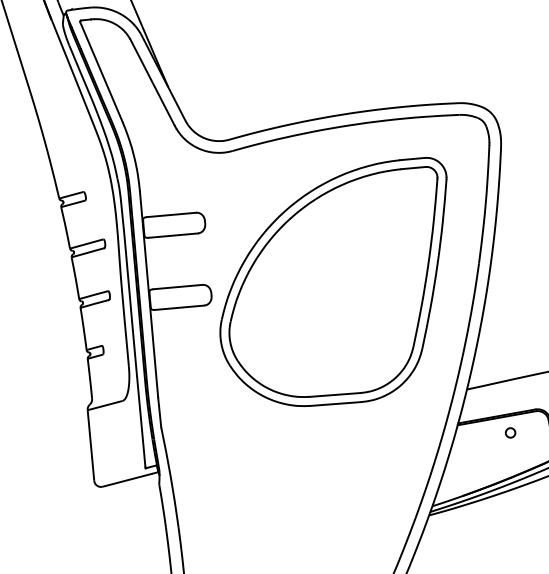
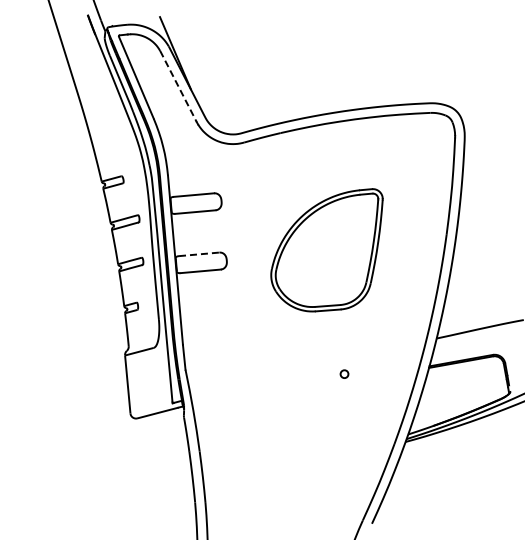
line: (152, 82) -> (178, 86), solid -> dashed
part: (332, 282) -> (326, 250), size x0.6
line: (178, 287) -> (199, 254), solid -> dashed
circle: (510, 432) -> (344, 373), moved

